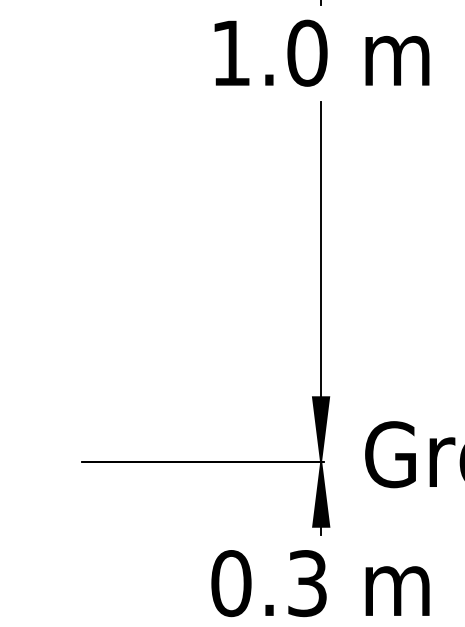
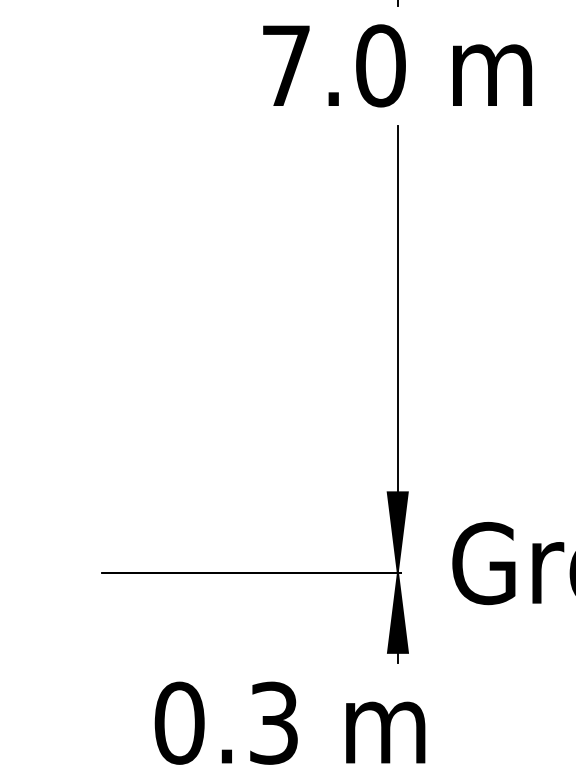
text: (231, 52) -> (286, 65), 1.0 -> 7.0
text: (320, 582) -> (289, 722), moved

